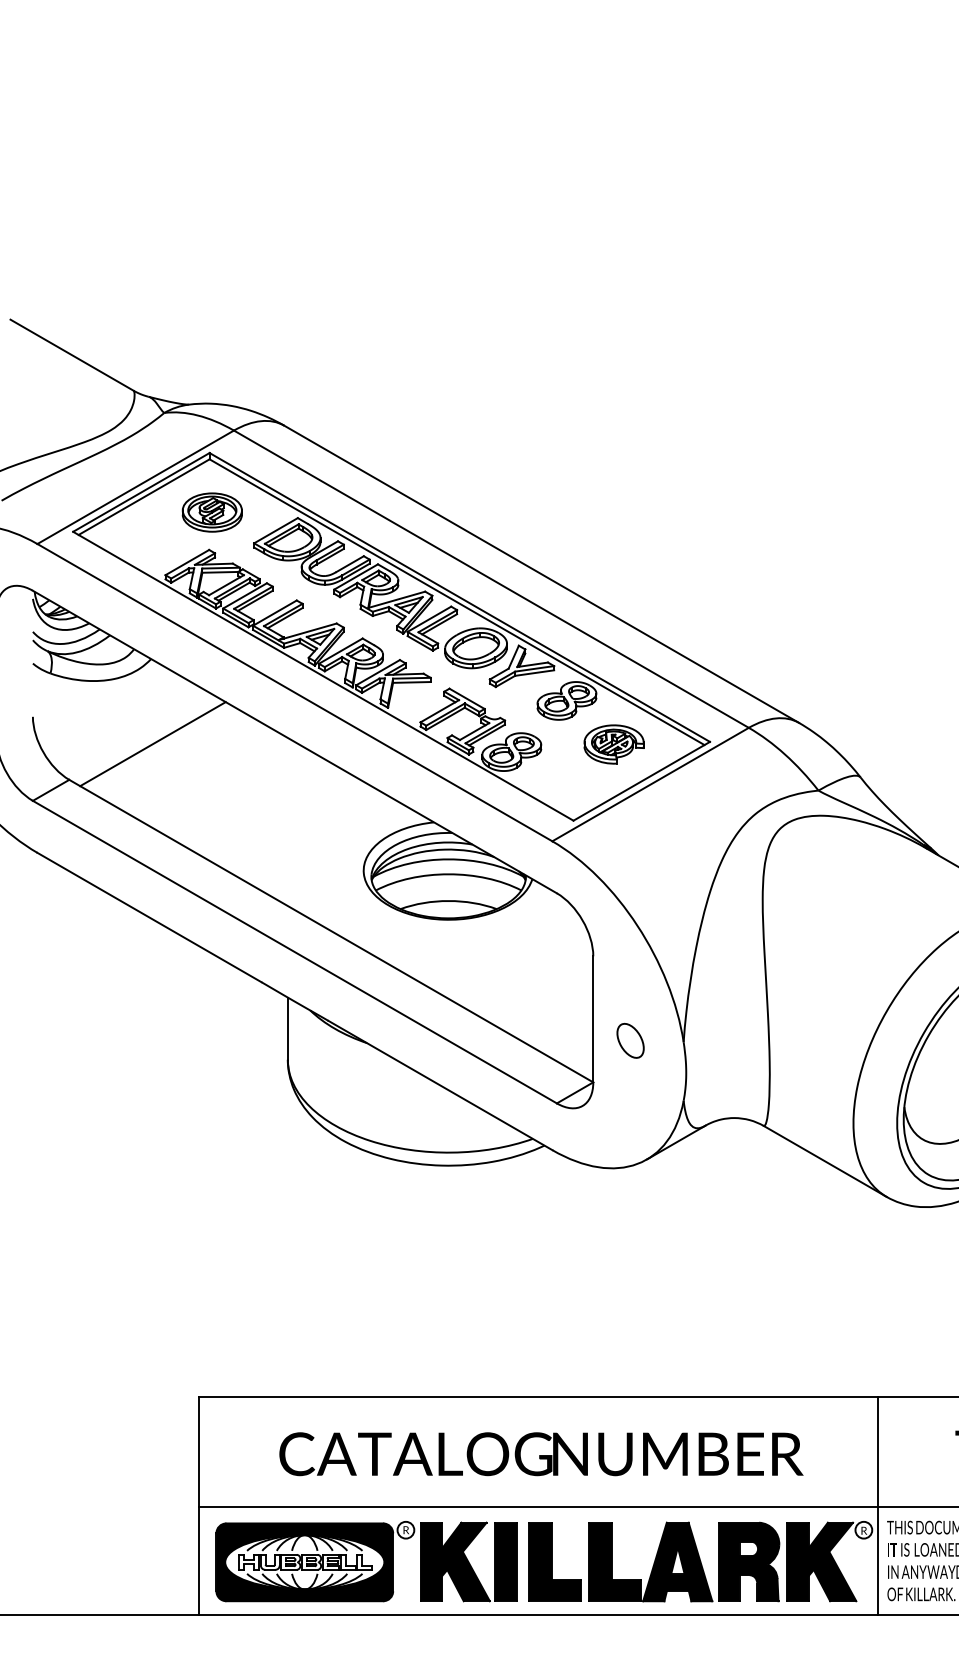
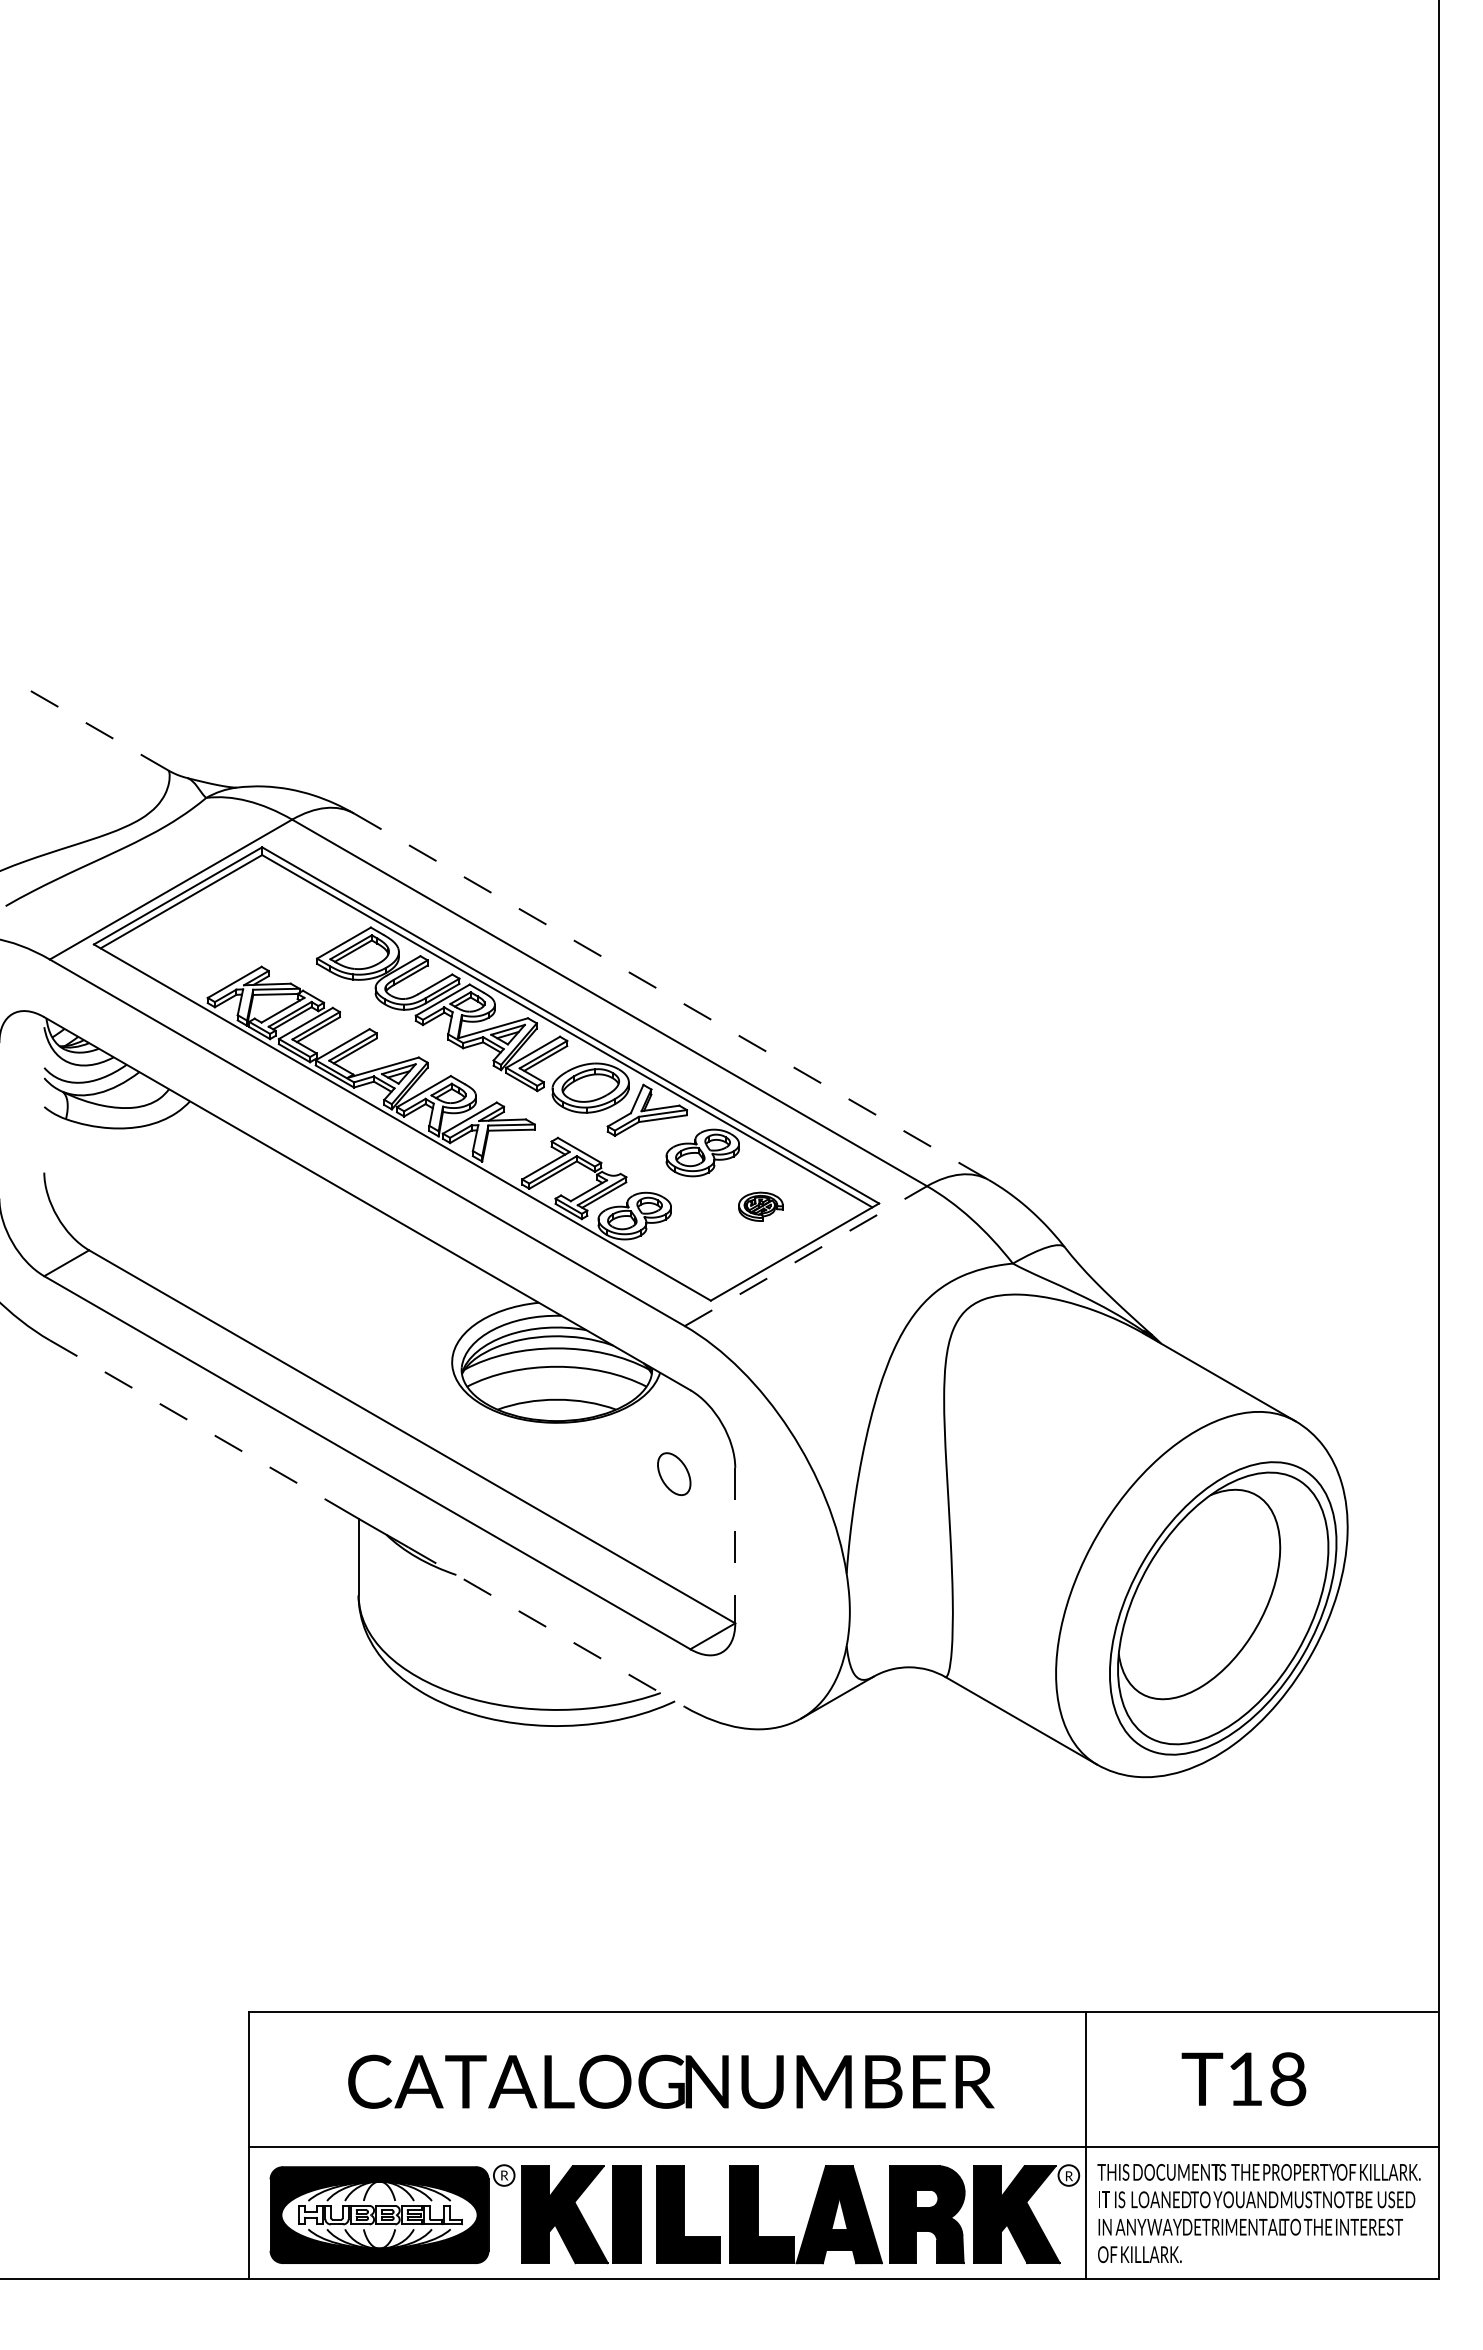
line: (72, 355) -> (92, 726), solid -> dashed
part: (212, 512) -> (265, 920), removed
line: (541, 574) -> (671, 996), solid -> dashed
line: (153, 744) -> (192, 1206), removed
part: (613, 744) -> (760, 1206), size x0.6
line: (650, 784) -> (805, 1256), solid -> dashed
line: (149, 917) -> (188, 1420), solid -> dashed
line: (593, 1019) -> (735, 1545), solid -> dashed
part: (630, 1041) -> (674, 1474), moved
line: (441, 1085) -> (547, 1627), solid -> dashed

